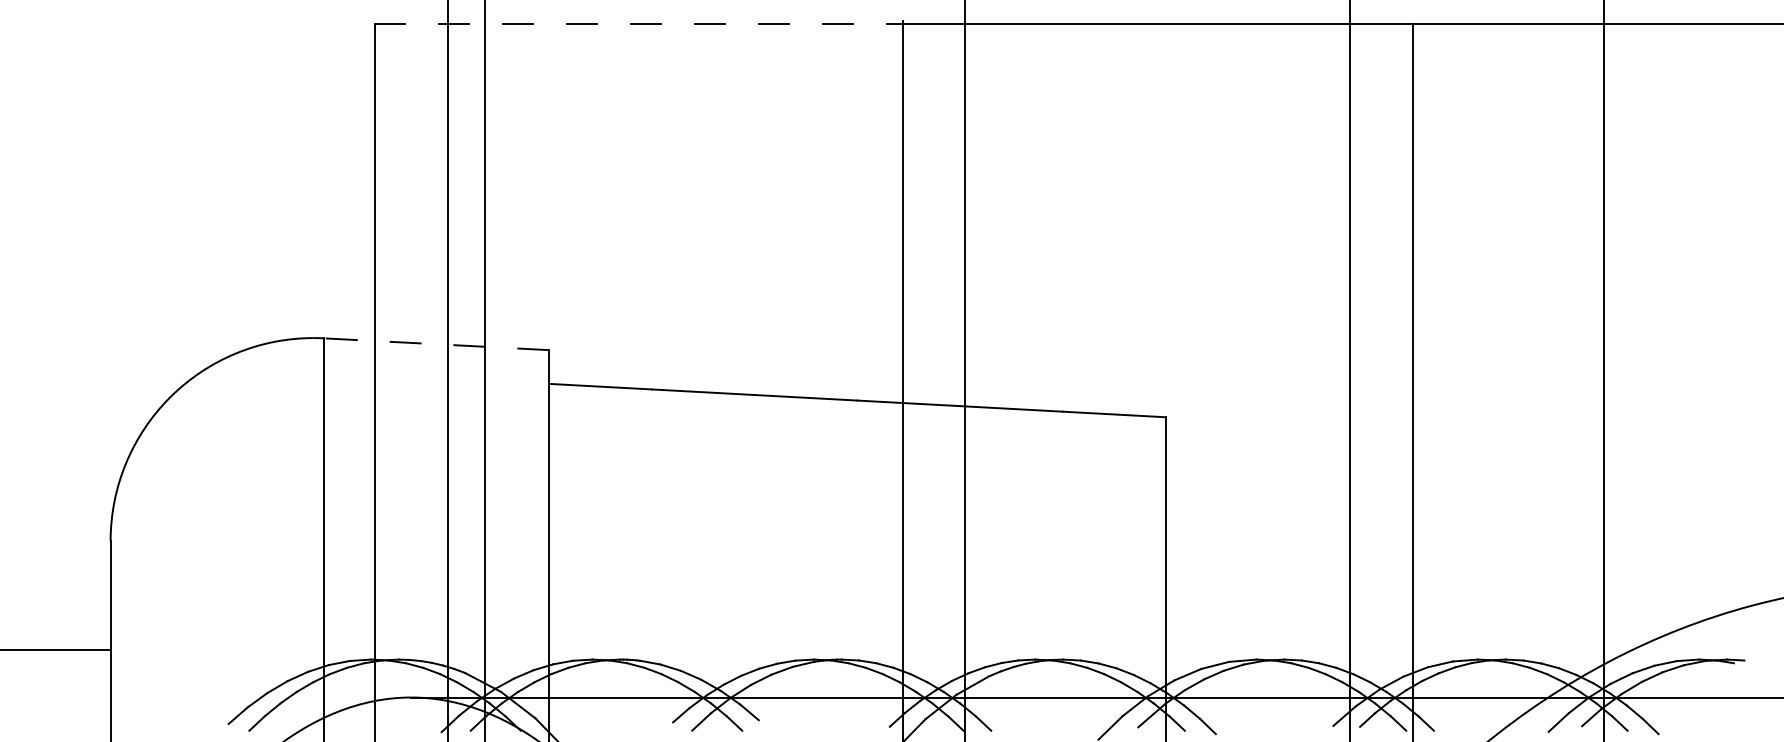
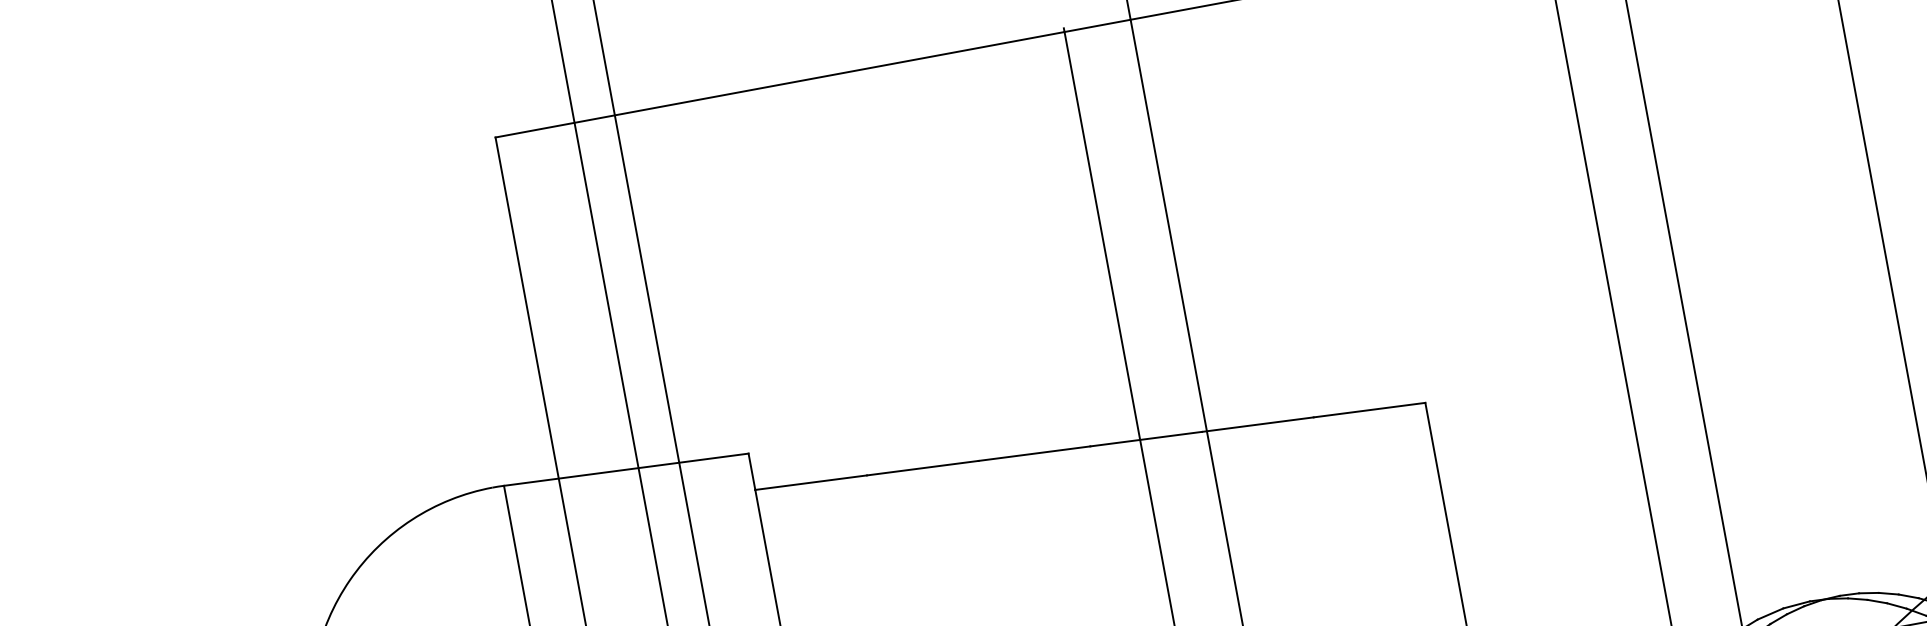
line: (639, 24) -> (780, 85), dashed -> solid
line: (436, 344) -> (626, 470), dashed -> solid

